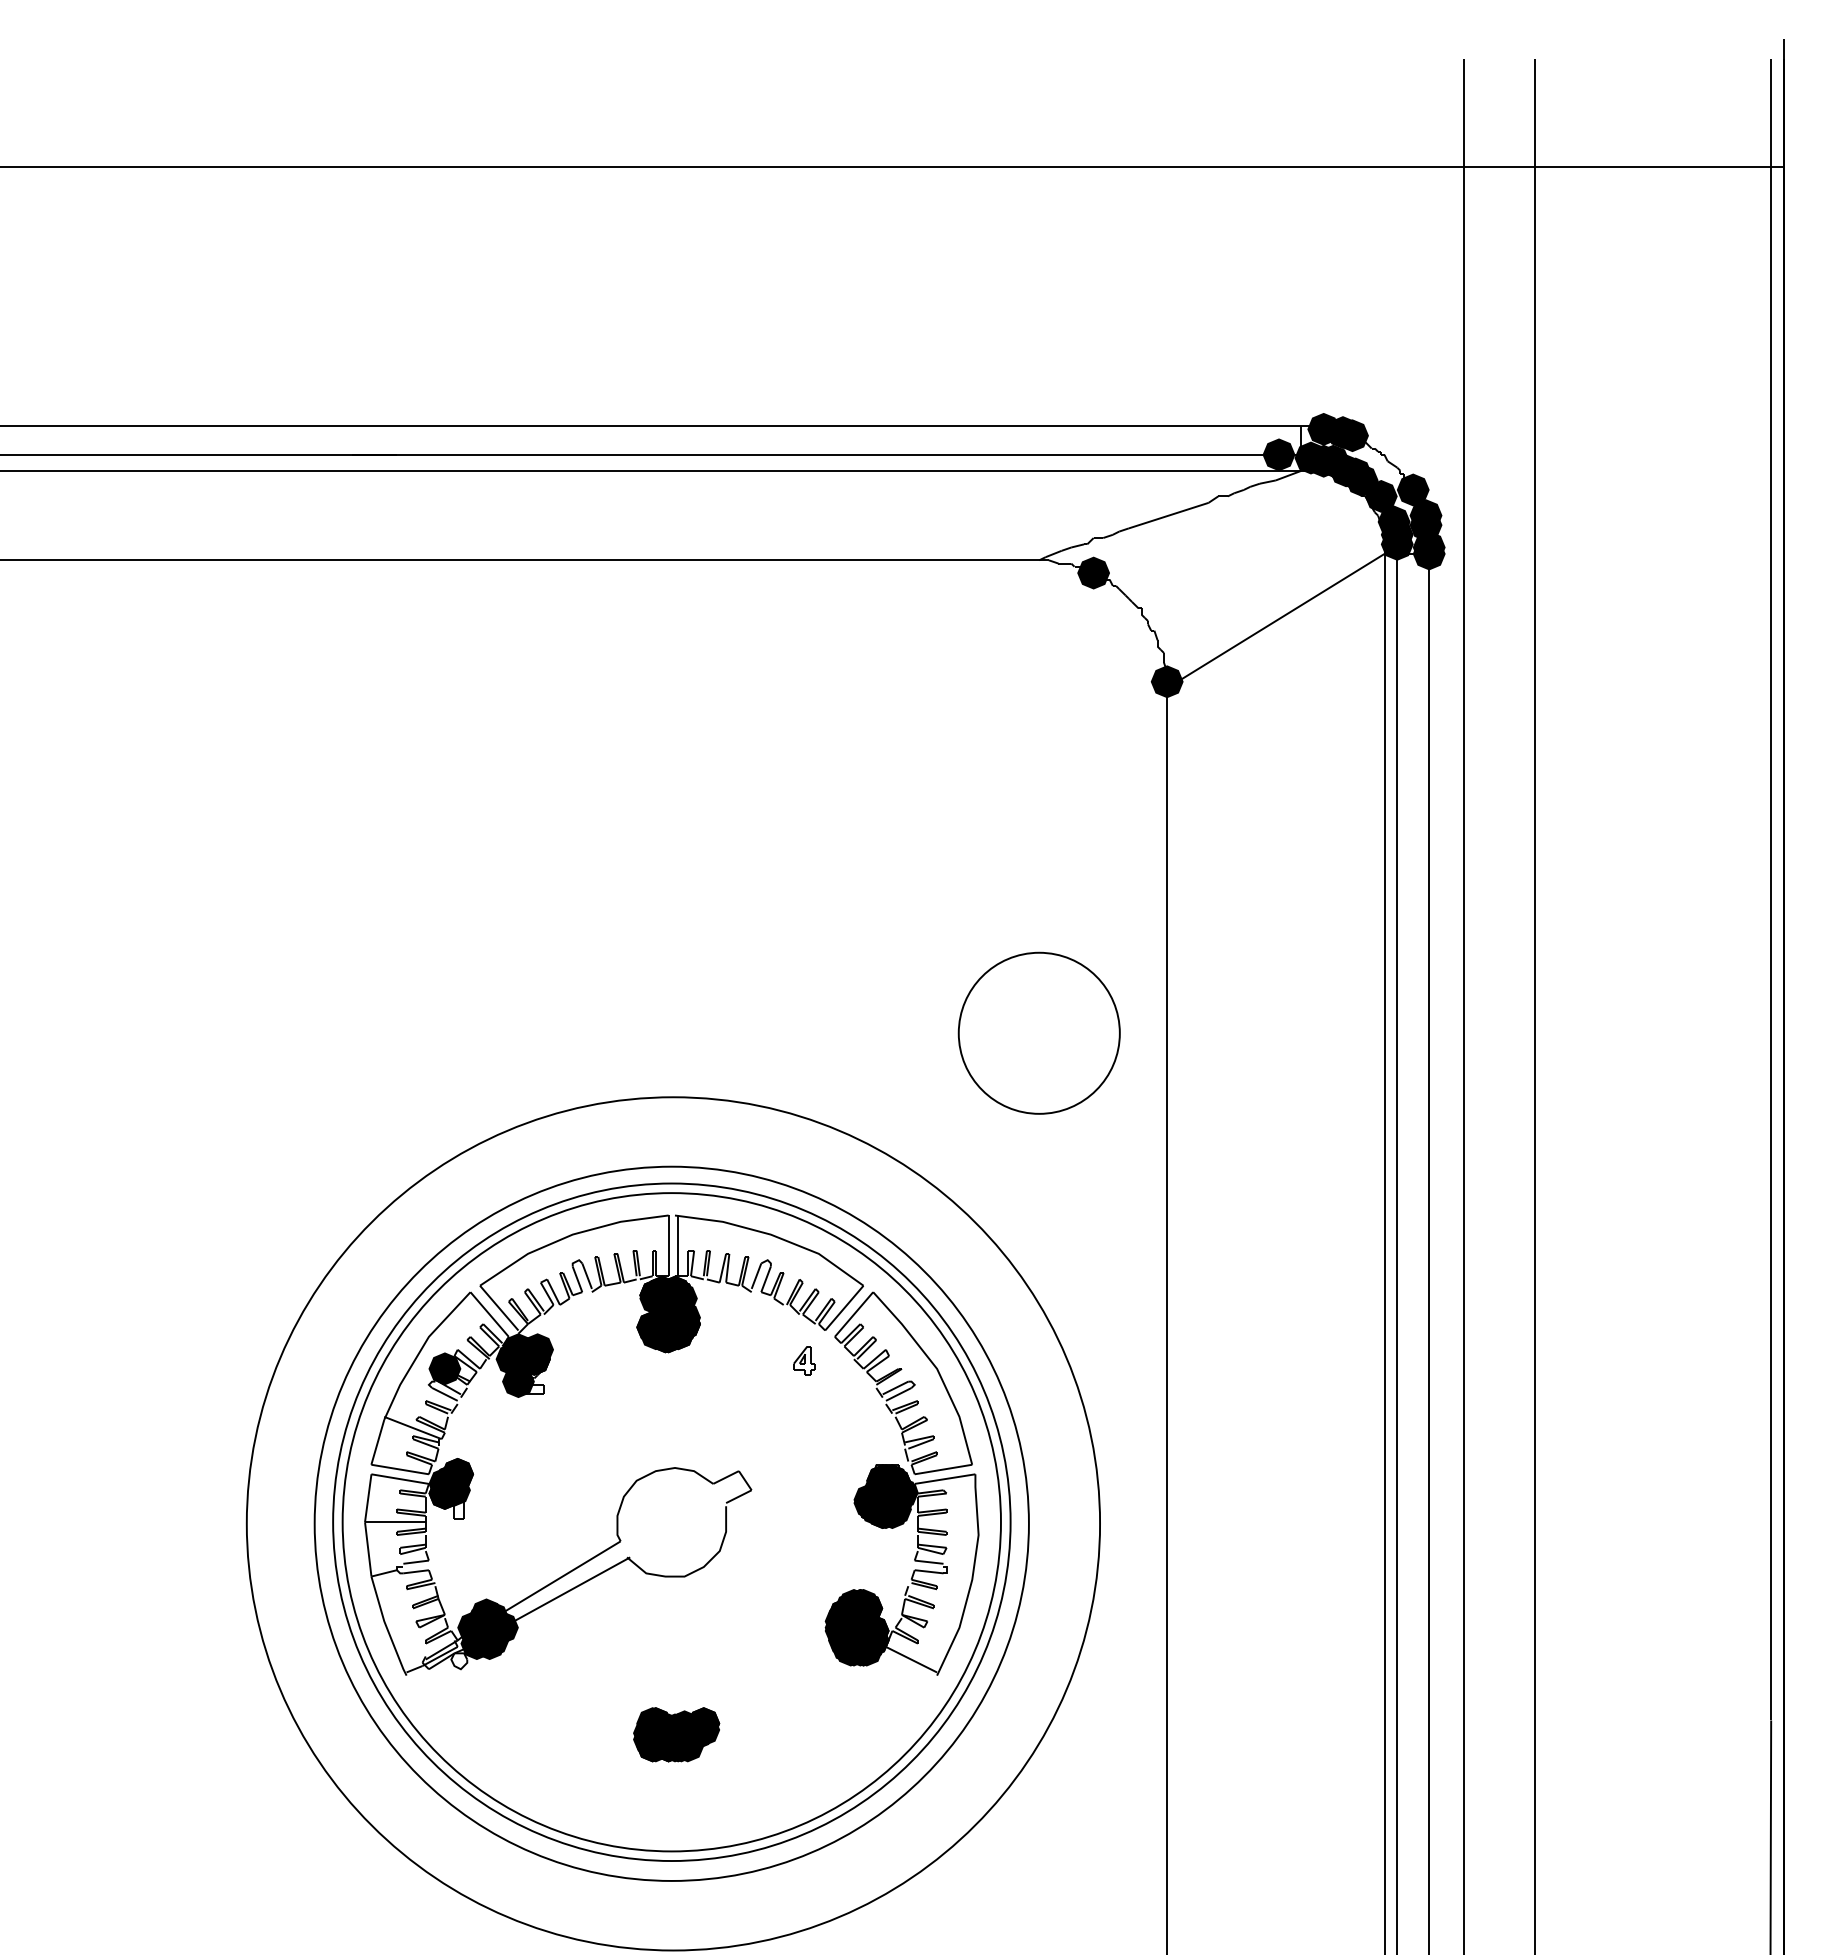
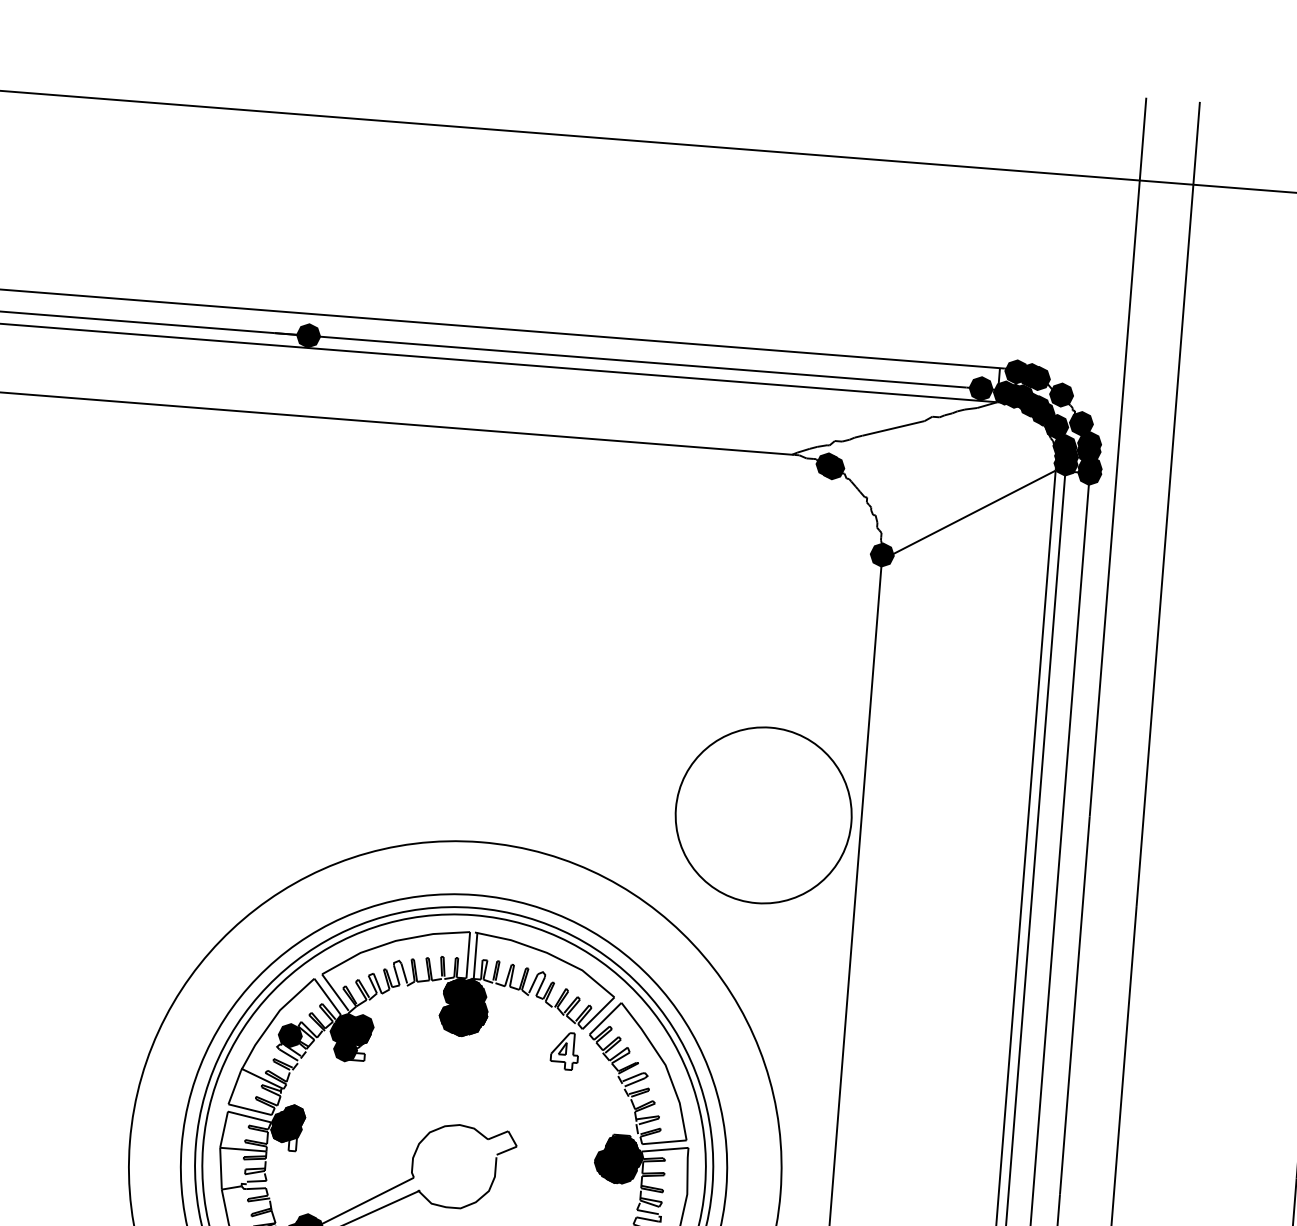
fill: (396, 454) -> (308, 335), added
fill: (1384, 454) -> (1061, 394), added
fill: (1086, 569) -> (827, 464), added
circle: (1039, 1033) -> (763, 815), size x1.43
part: (804, 1360) -> (565, 1050), size x1.67

